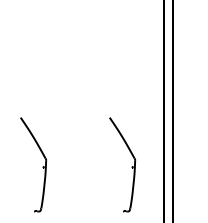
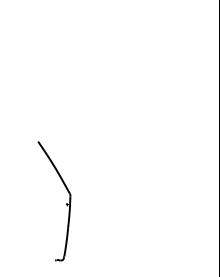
part: (131, 166) -> (178, 203), removed

